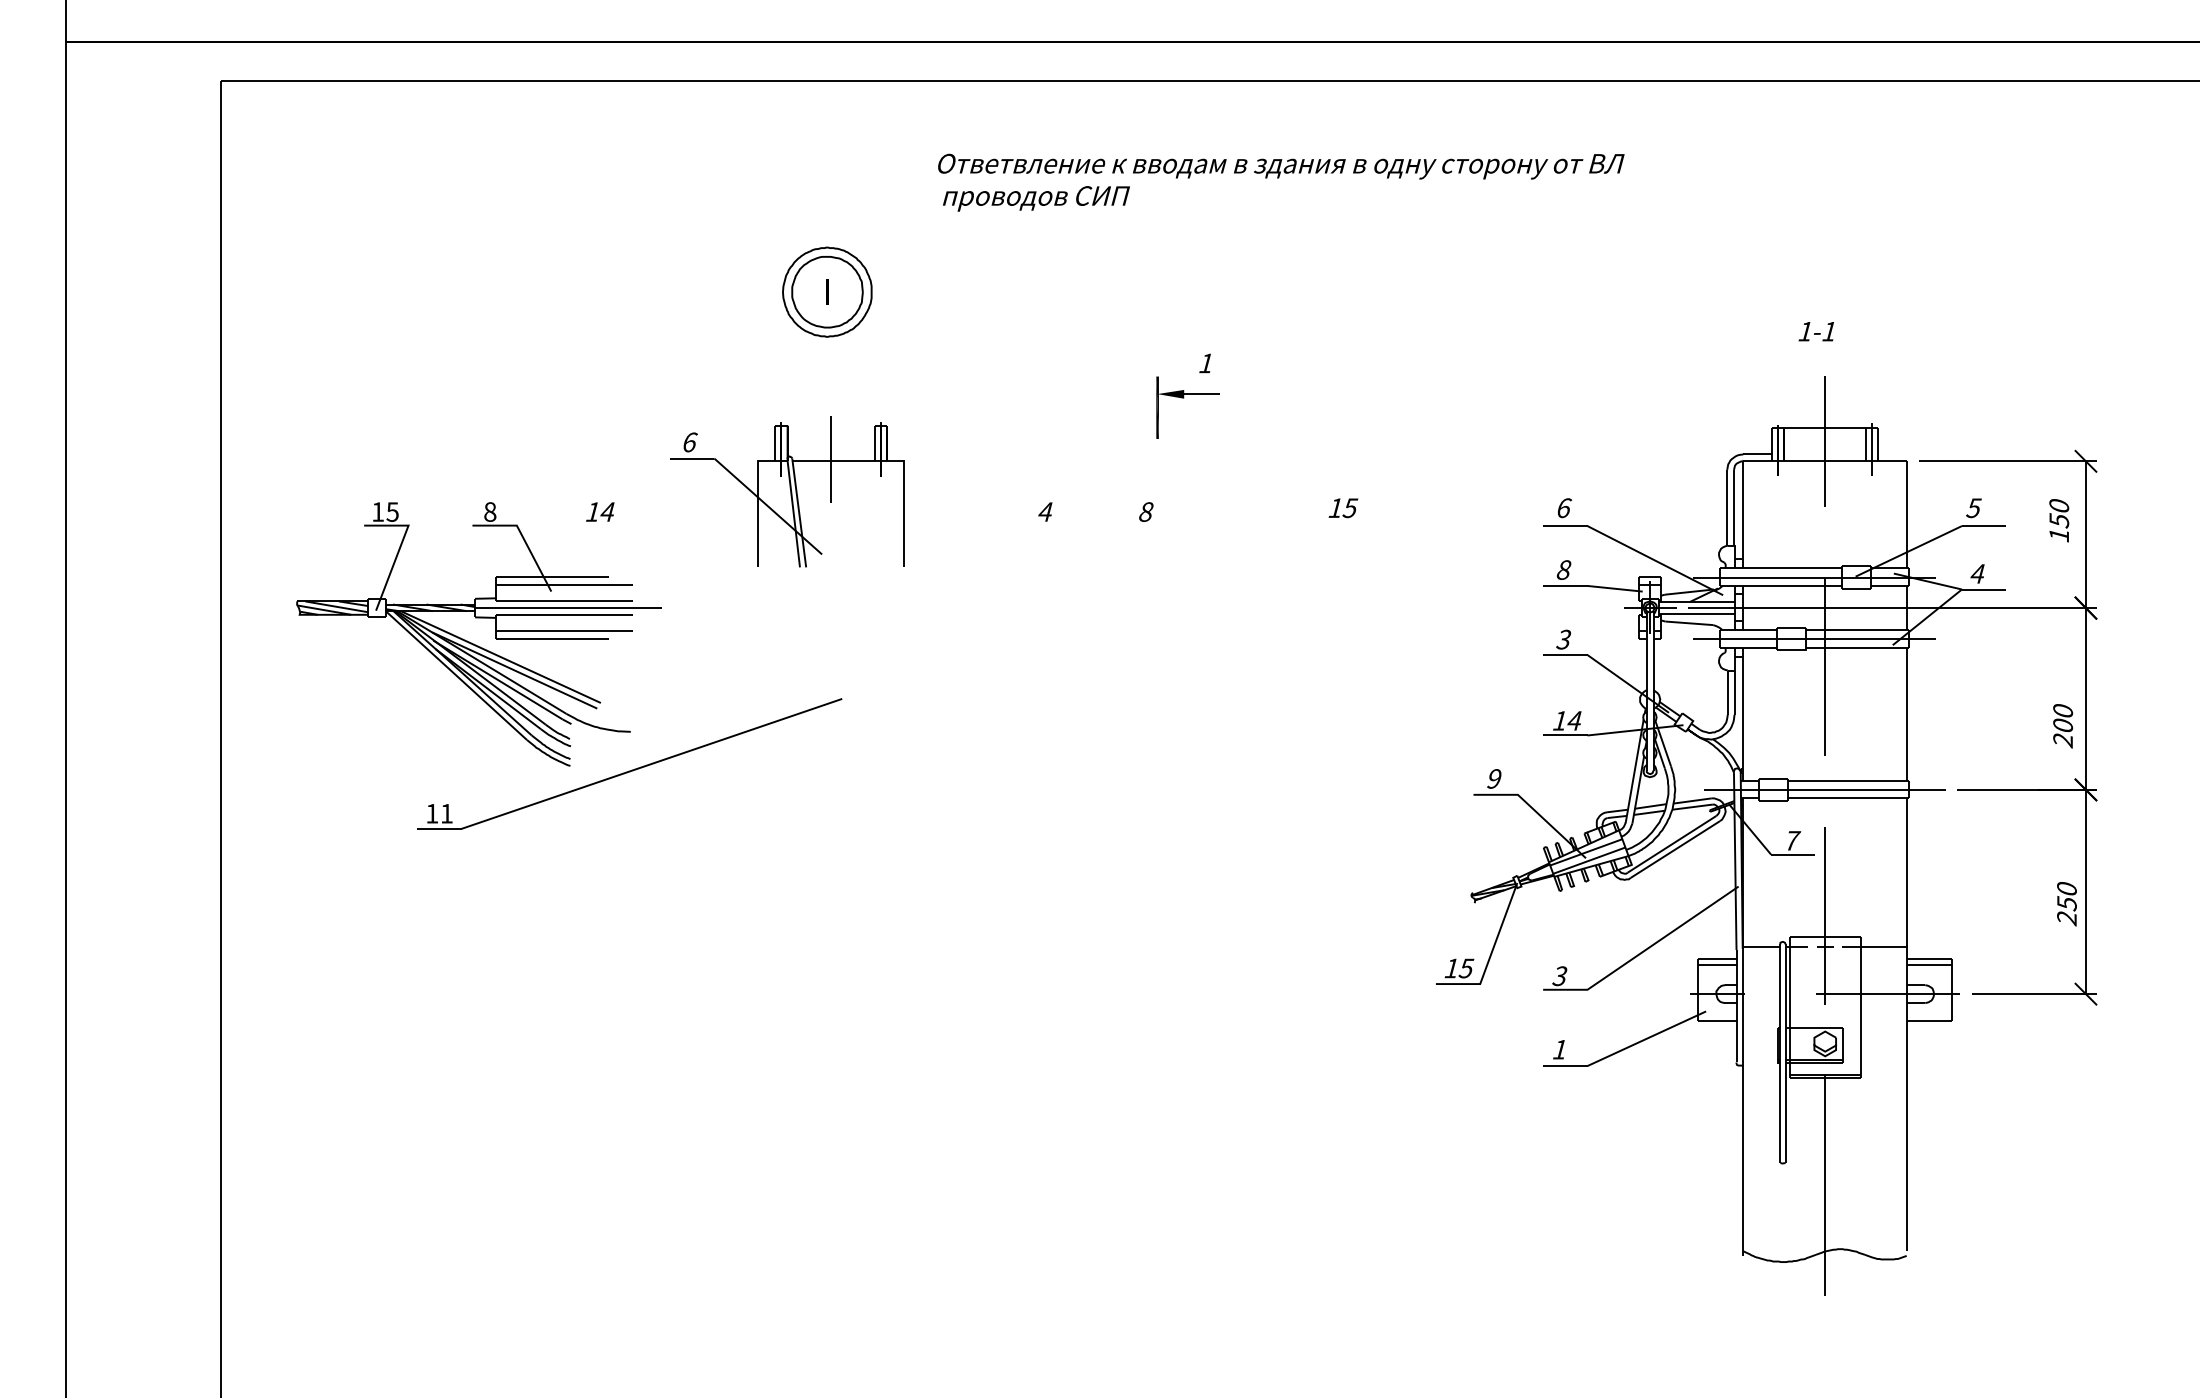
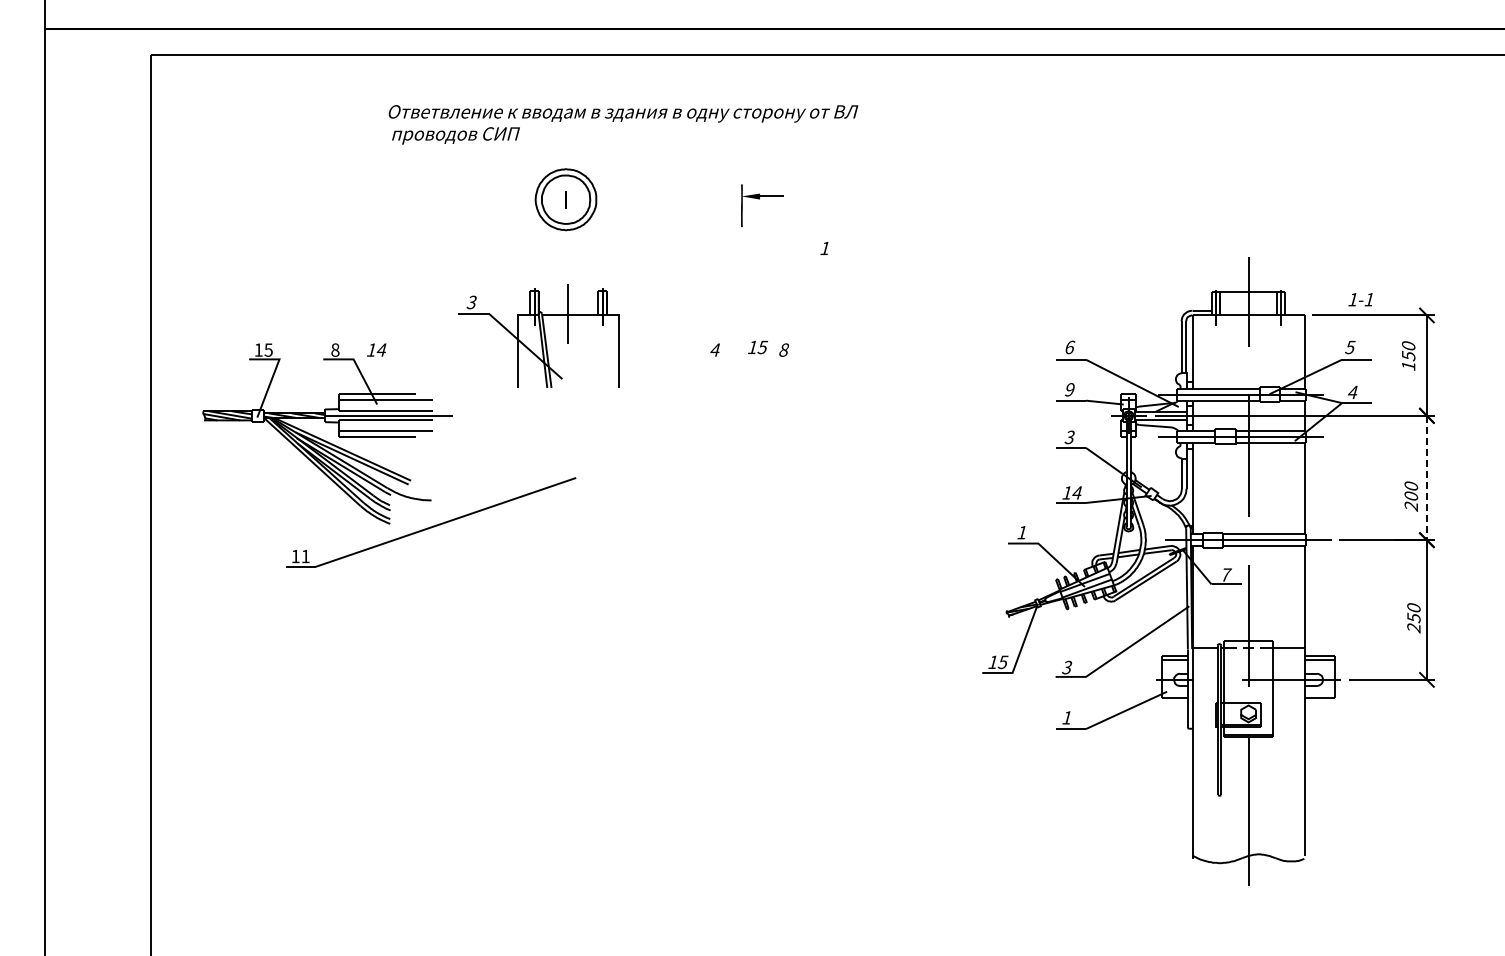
text: (1281, 182) -> (623, 124), moved
text: (1816, 331) -> (1360, 299), moved
part: (1183, 398) -> (759, 199), moved
text: (689, 442) -> (471, 302), 6 -> 3
text: (1342, 508) -> (757, 347), moved
text: (600, 511) -> (376, 349), moved
text: (1563, 569) -> (1069, 389), 8 -> 9
line: (2085, 699) -> (1426, 478), solid -> dashed
text: (1493, 778) -> (1021, 532), 9 -> 1

